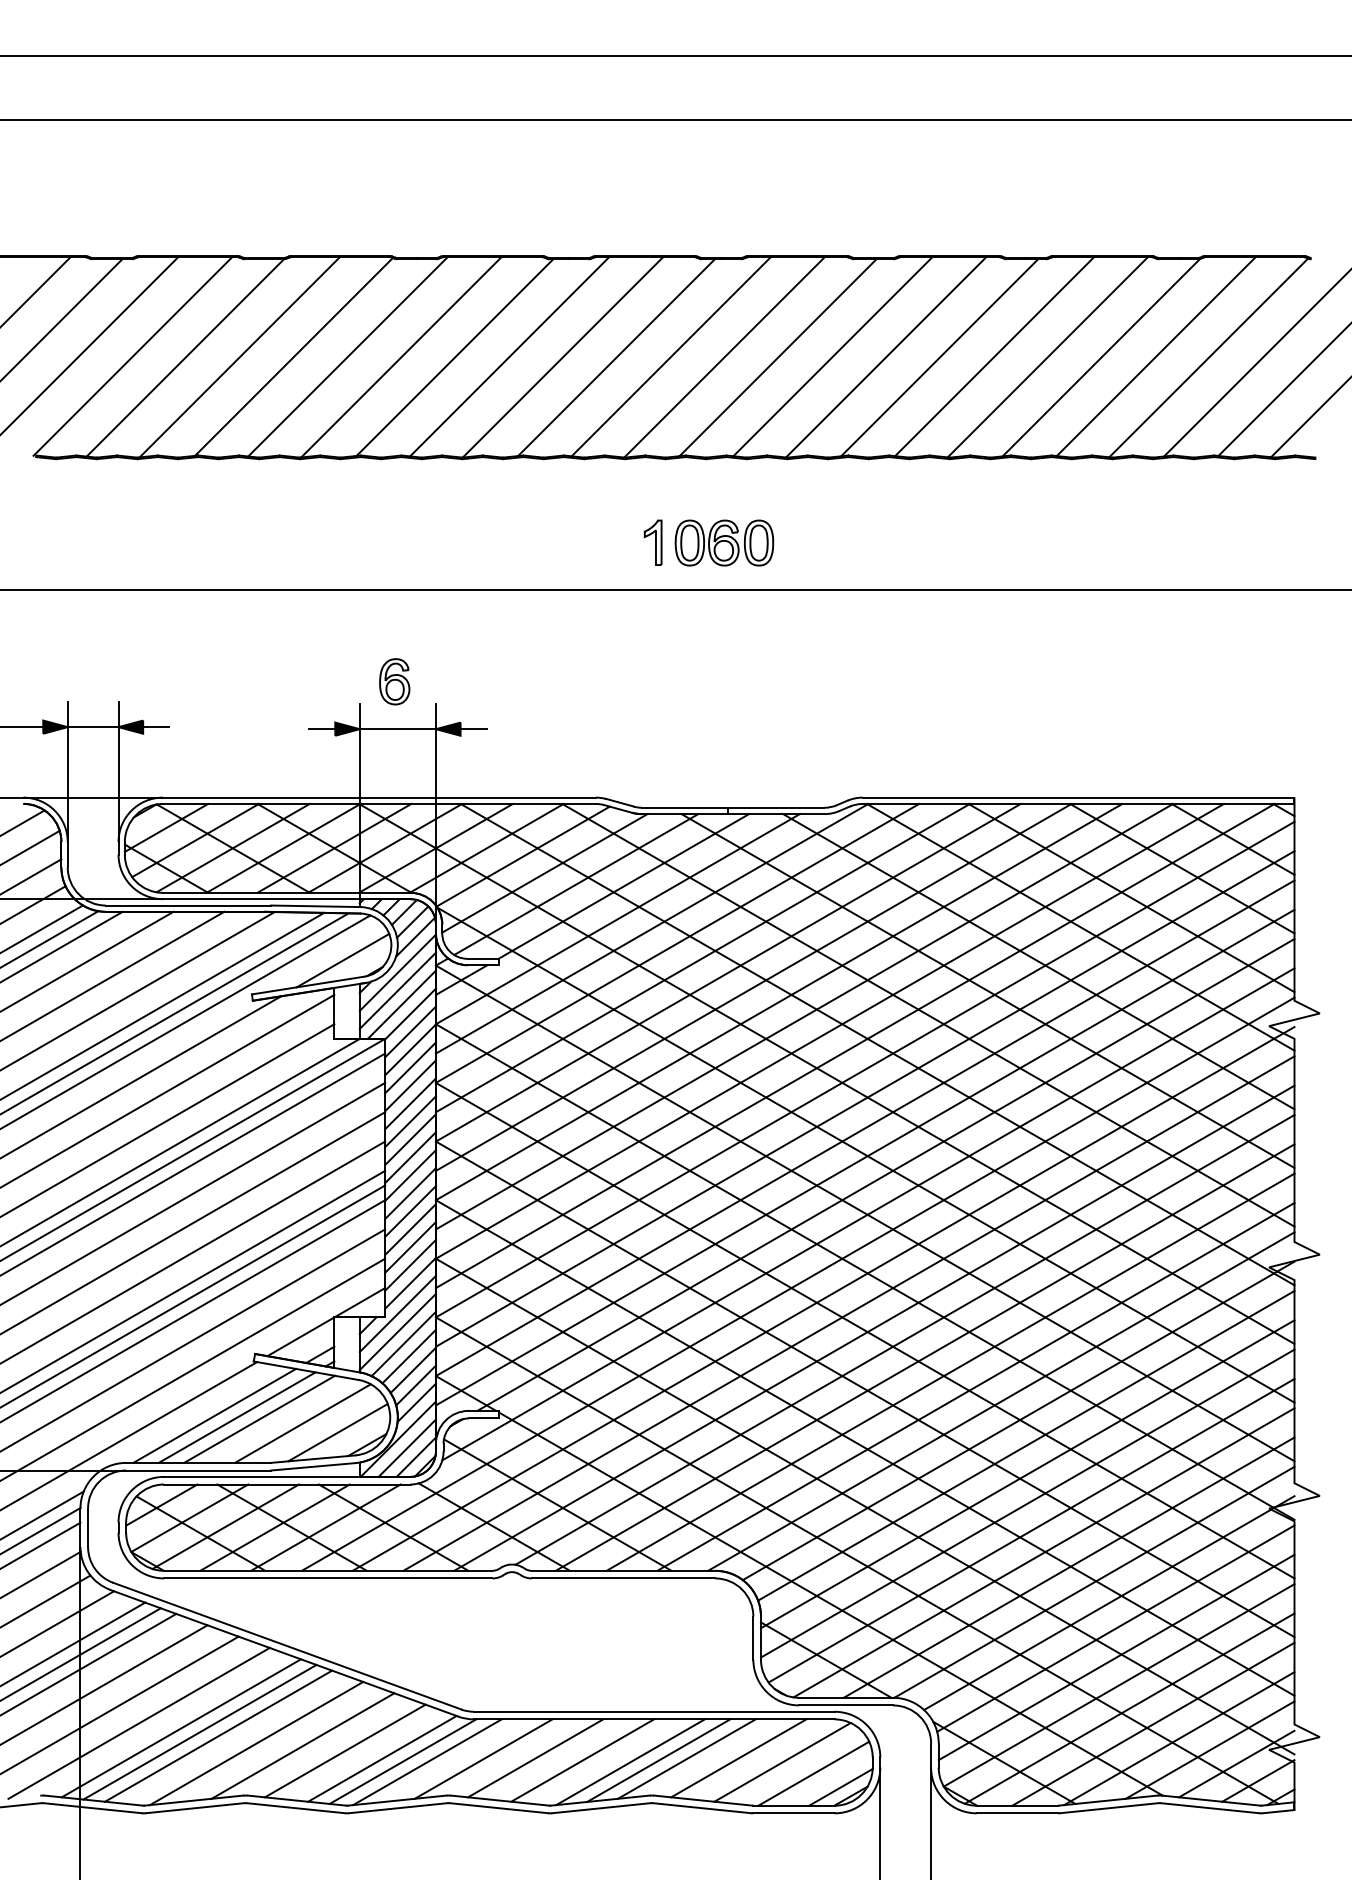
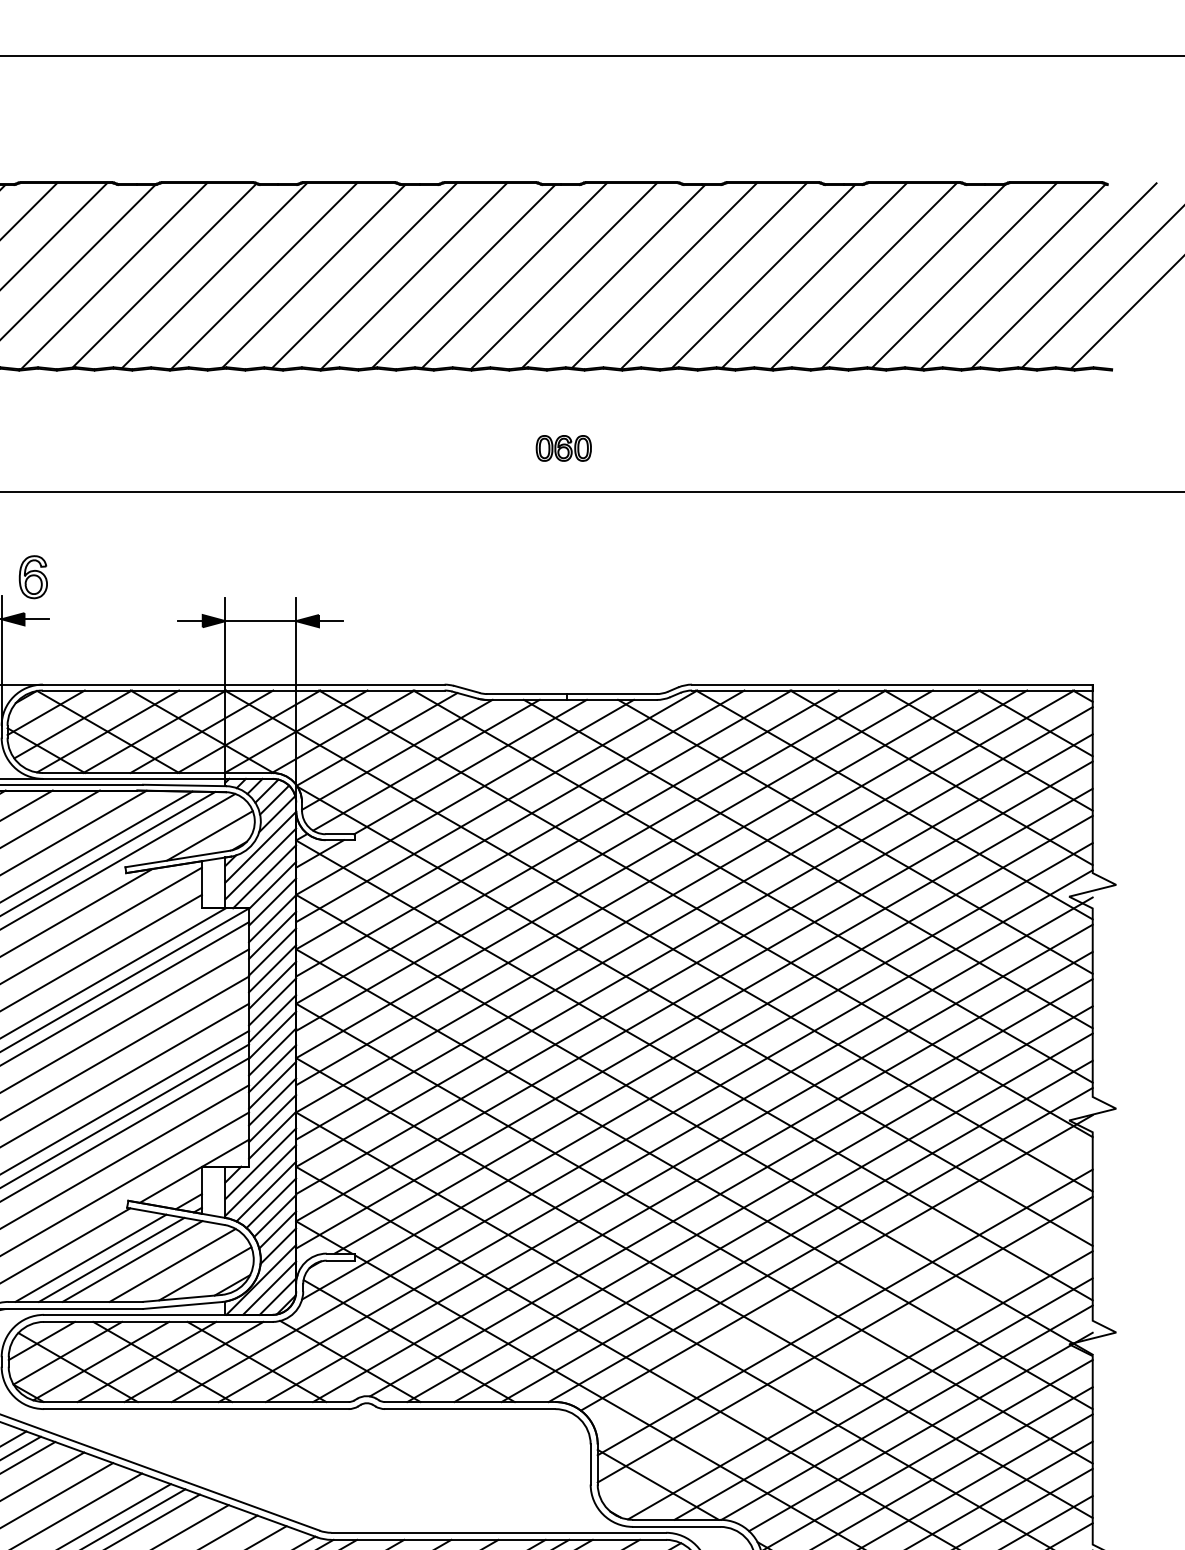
part: (652, 542) -> (497, 447), removed
part: (724, 542) -> (563, 447), size x0.6
part: (394, 681) -> (33, 576), moved
line: (1026, 1445) -> (844, 1285), removed
line: (1031, 1530) -> (848, 1364), removed

